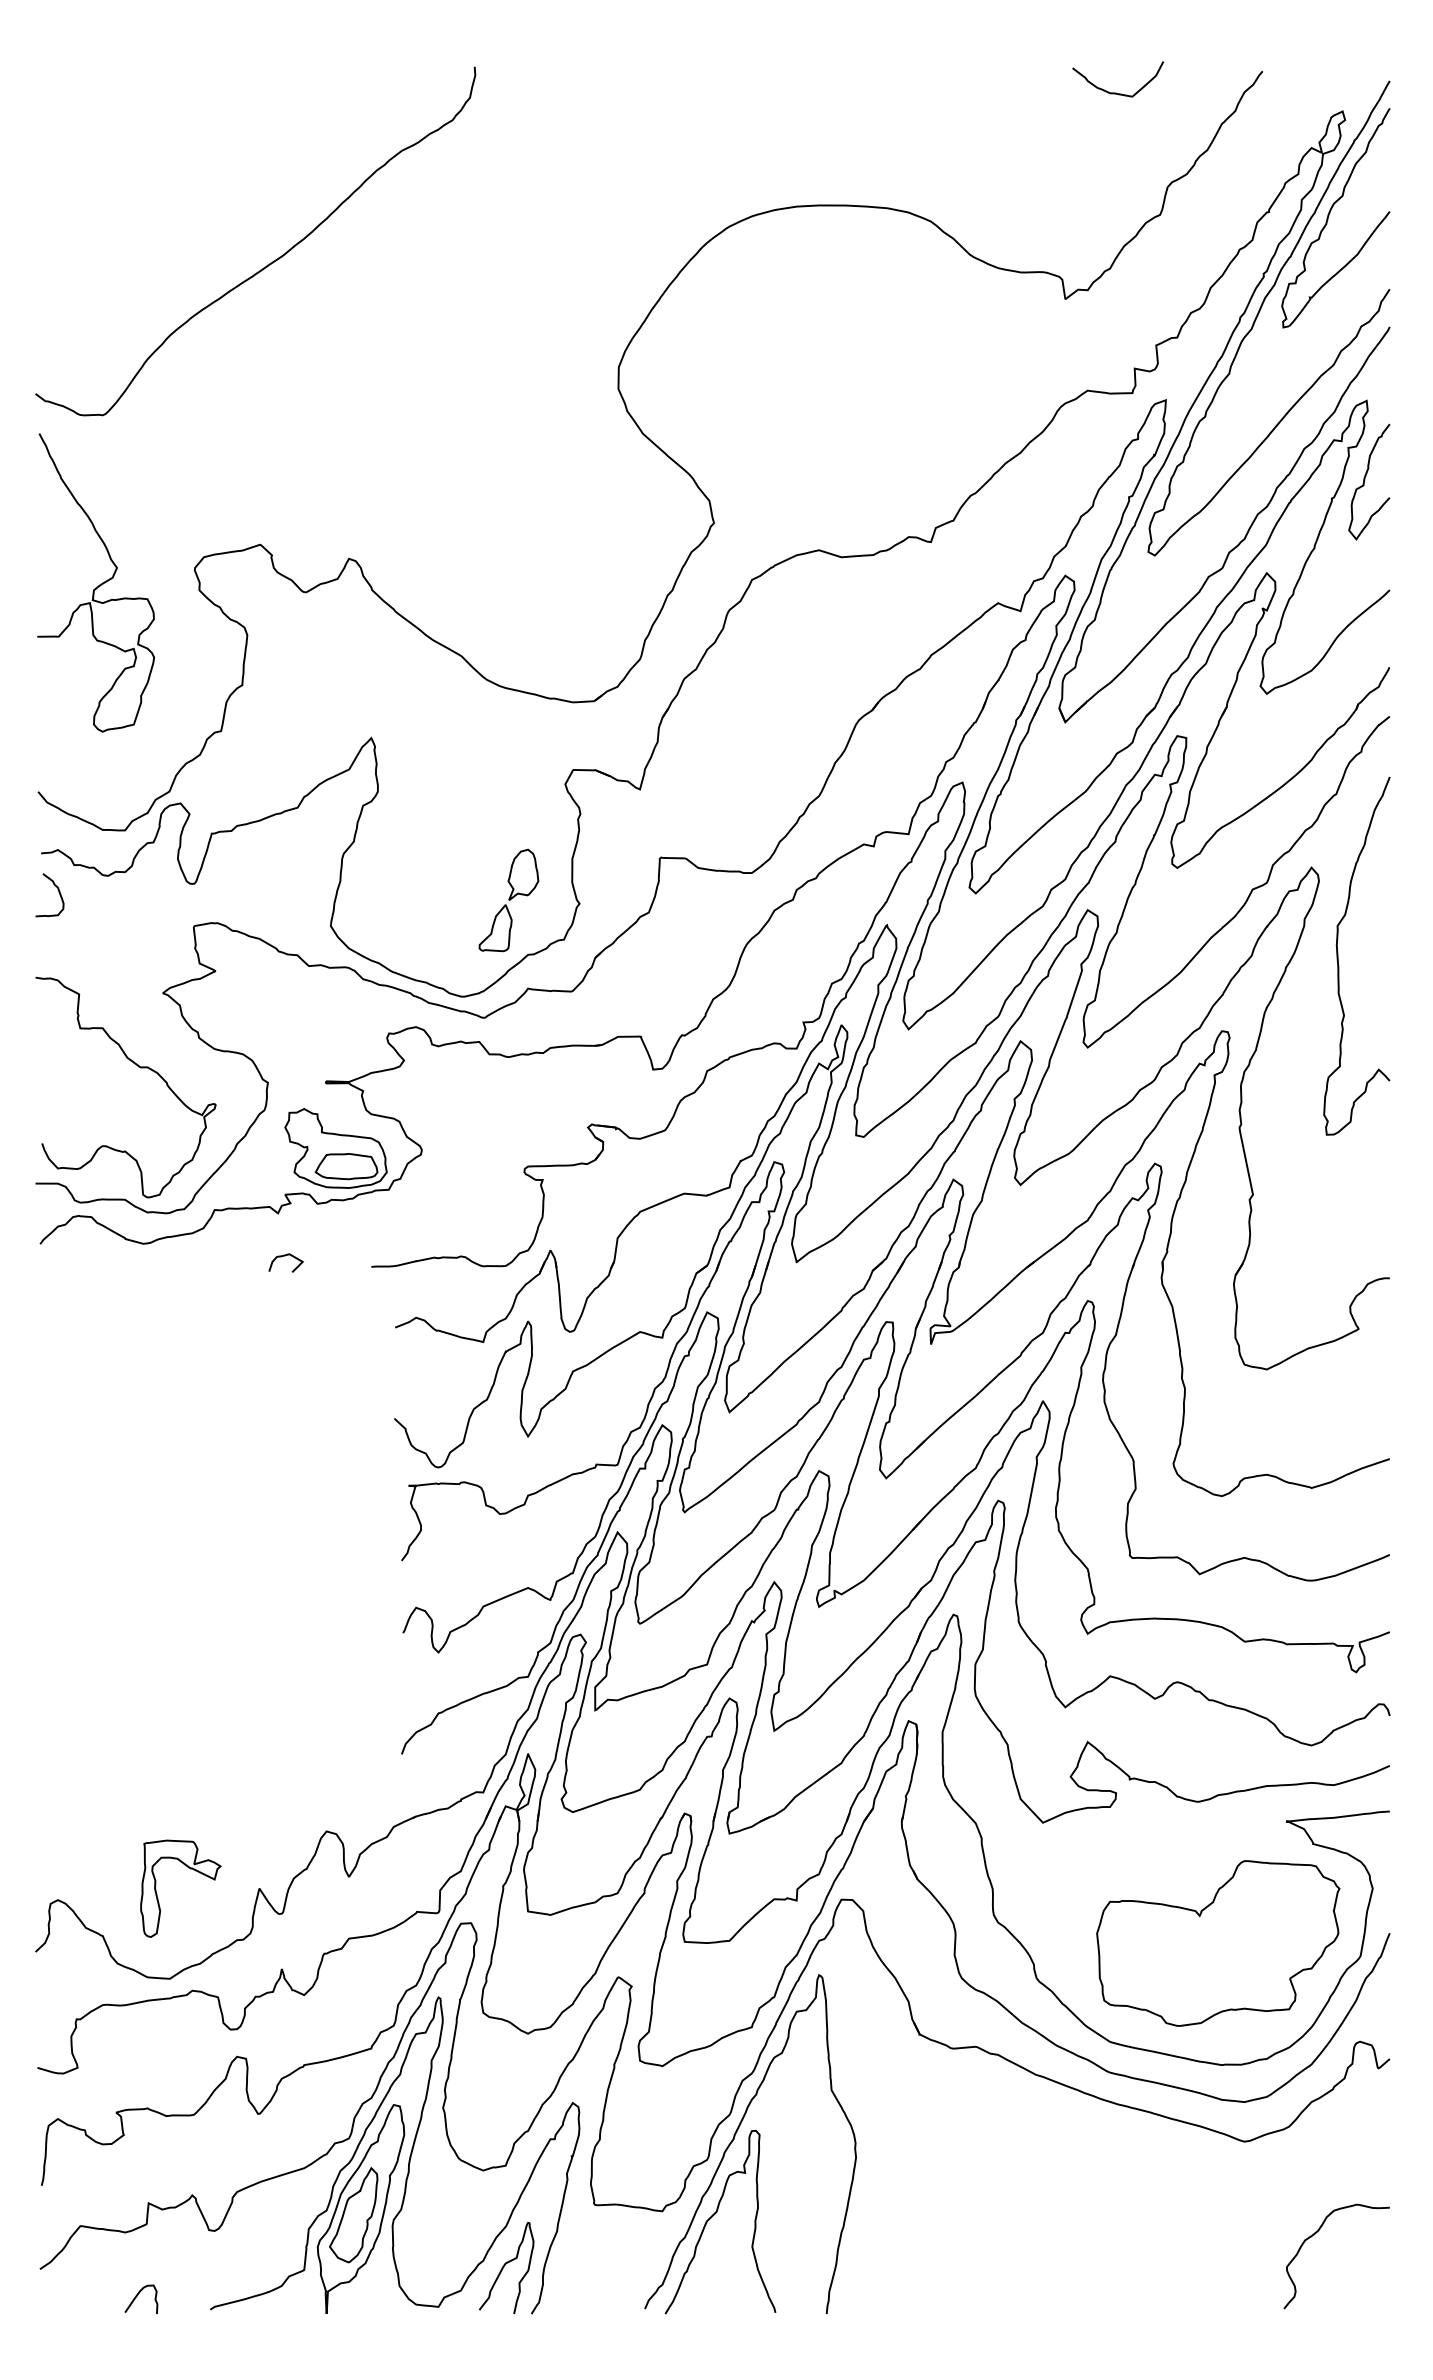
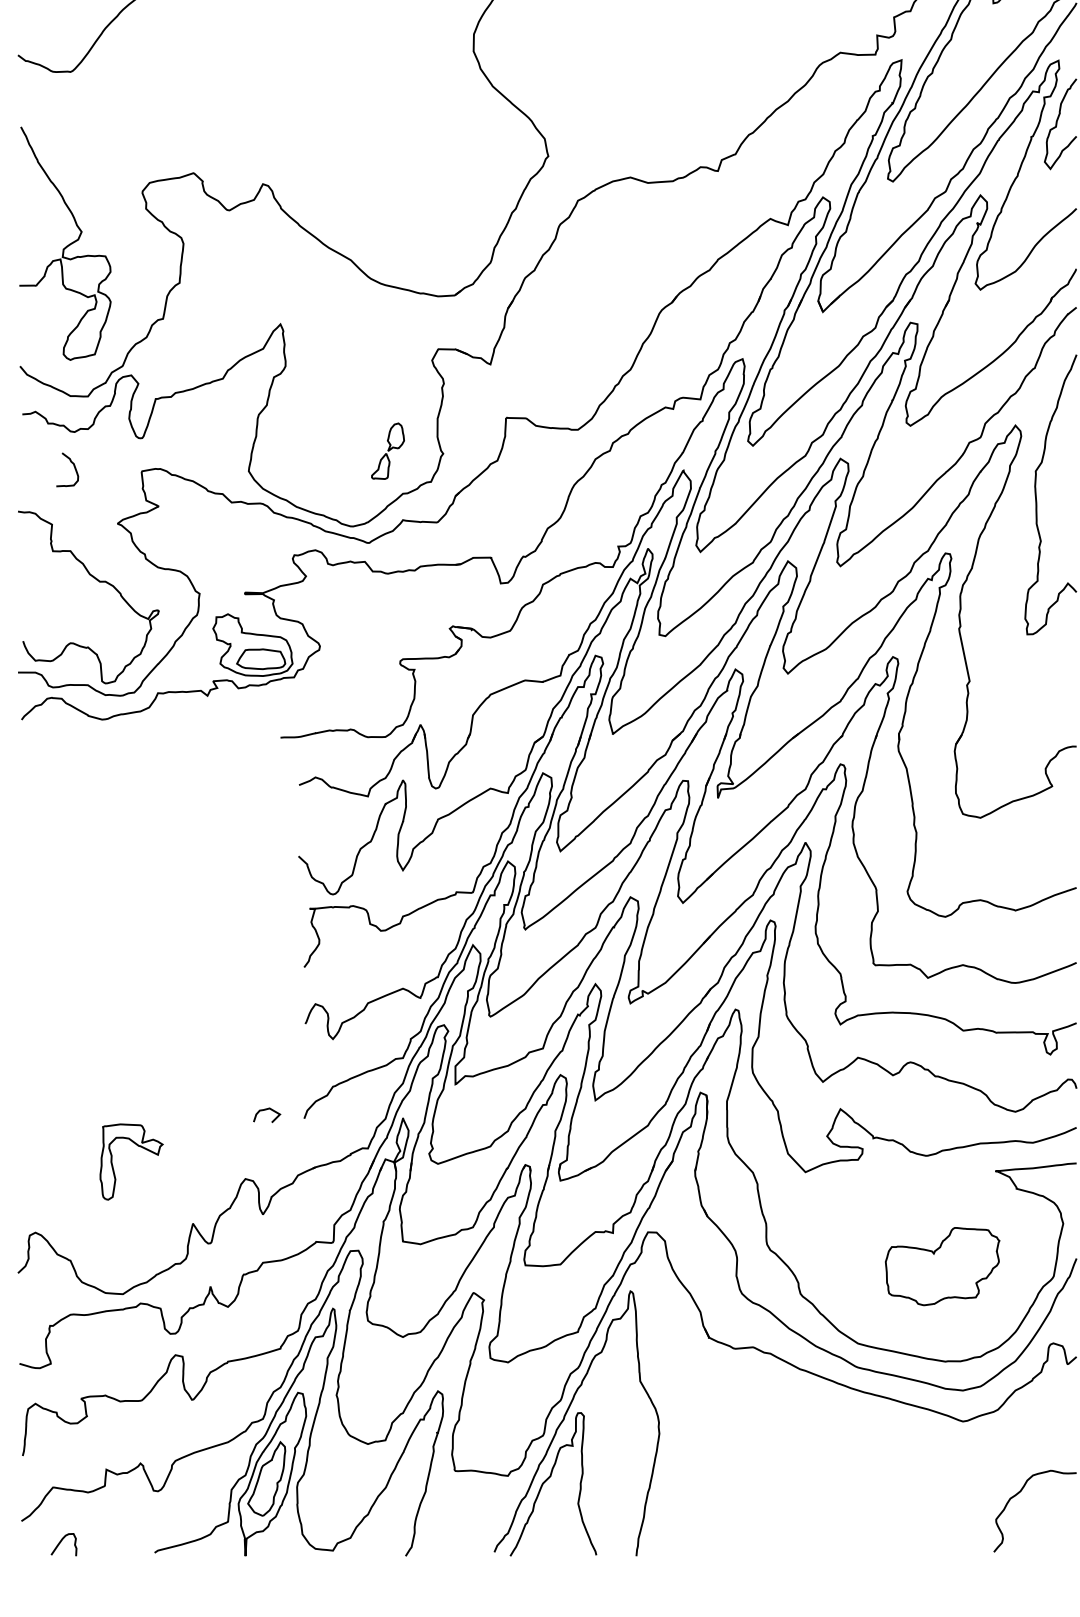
curve: (99, 584) -> (67, 244), moved
curve: (58, 892) -> (74, 467), moved
part: (508, 900) -> (387, 451), size x0.7
curve: (285, 1256) -> (266, 1110), moved
part: (190, 1869) -> (139, 1146), moved
part: (1218, 1943) -> (942, 1266), size x0.6
curve: (504, 2267) -> (384, 1519), removed
curve: (138, 2295) -> (61, 1541), moved

